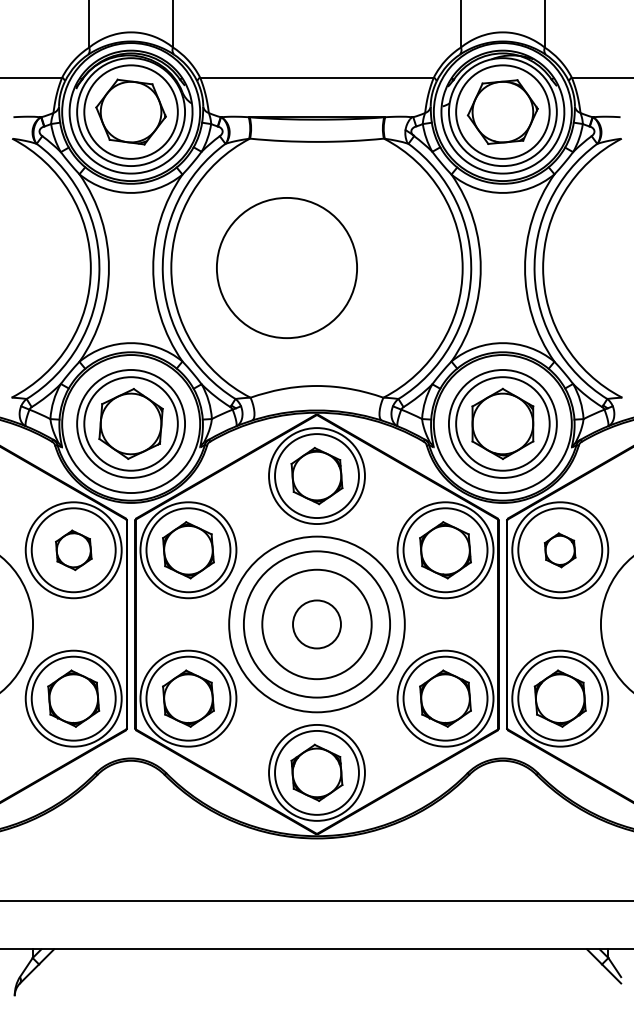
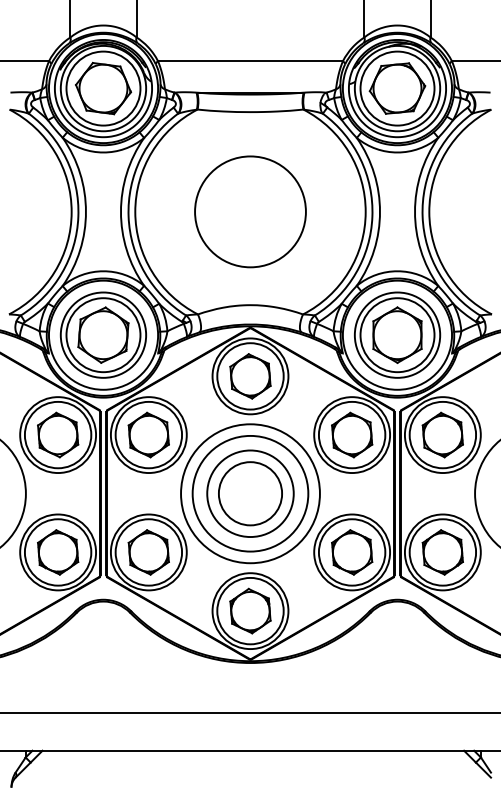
circle: (286, 267) -> (250, 211), moved
part: (73, 550) -> (57, 435), size x1.43
part: (559, 550) -> (442, 435), size x1.67
circle: (316, 624) -> (250, 493), size x1.67

